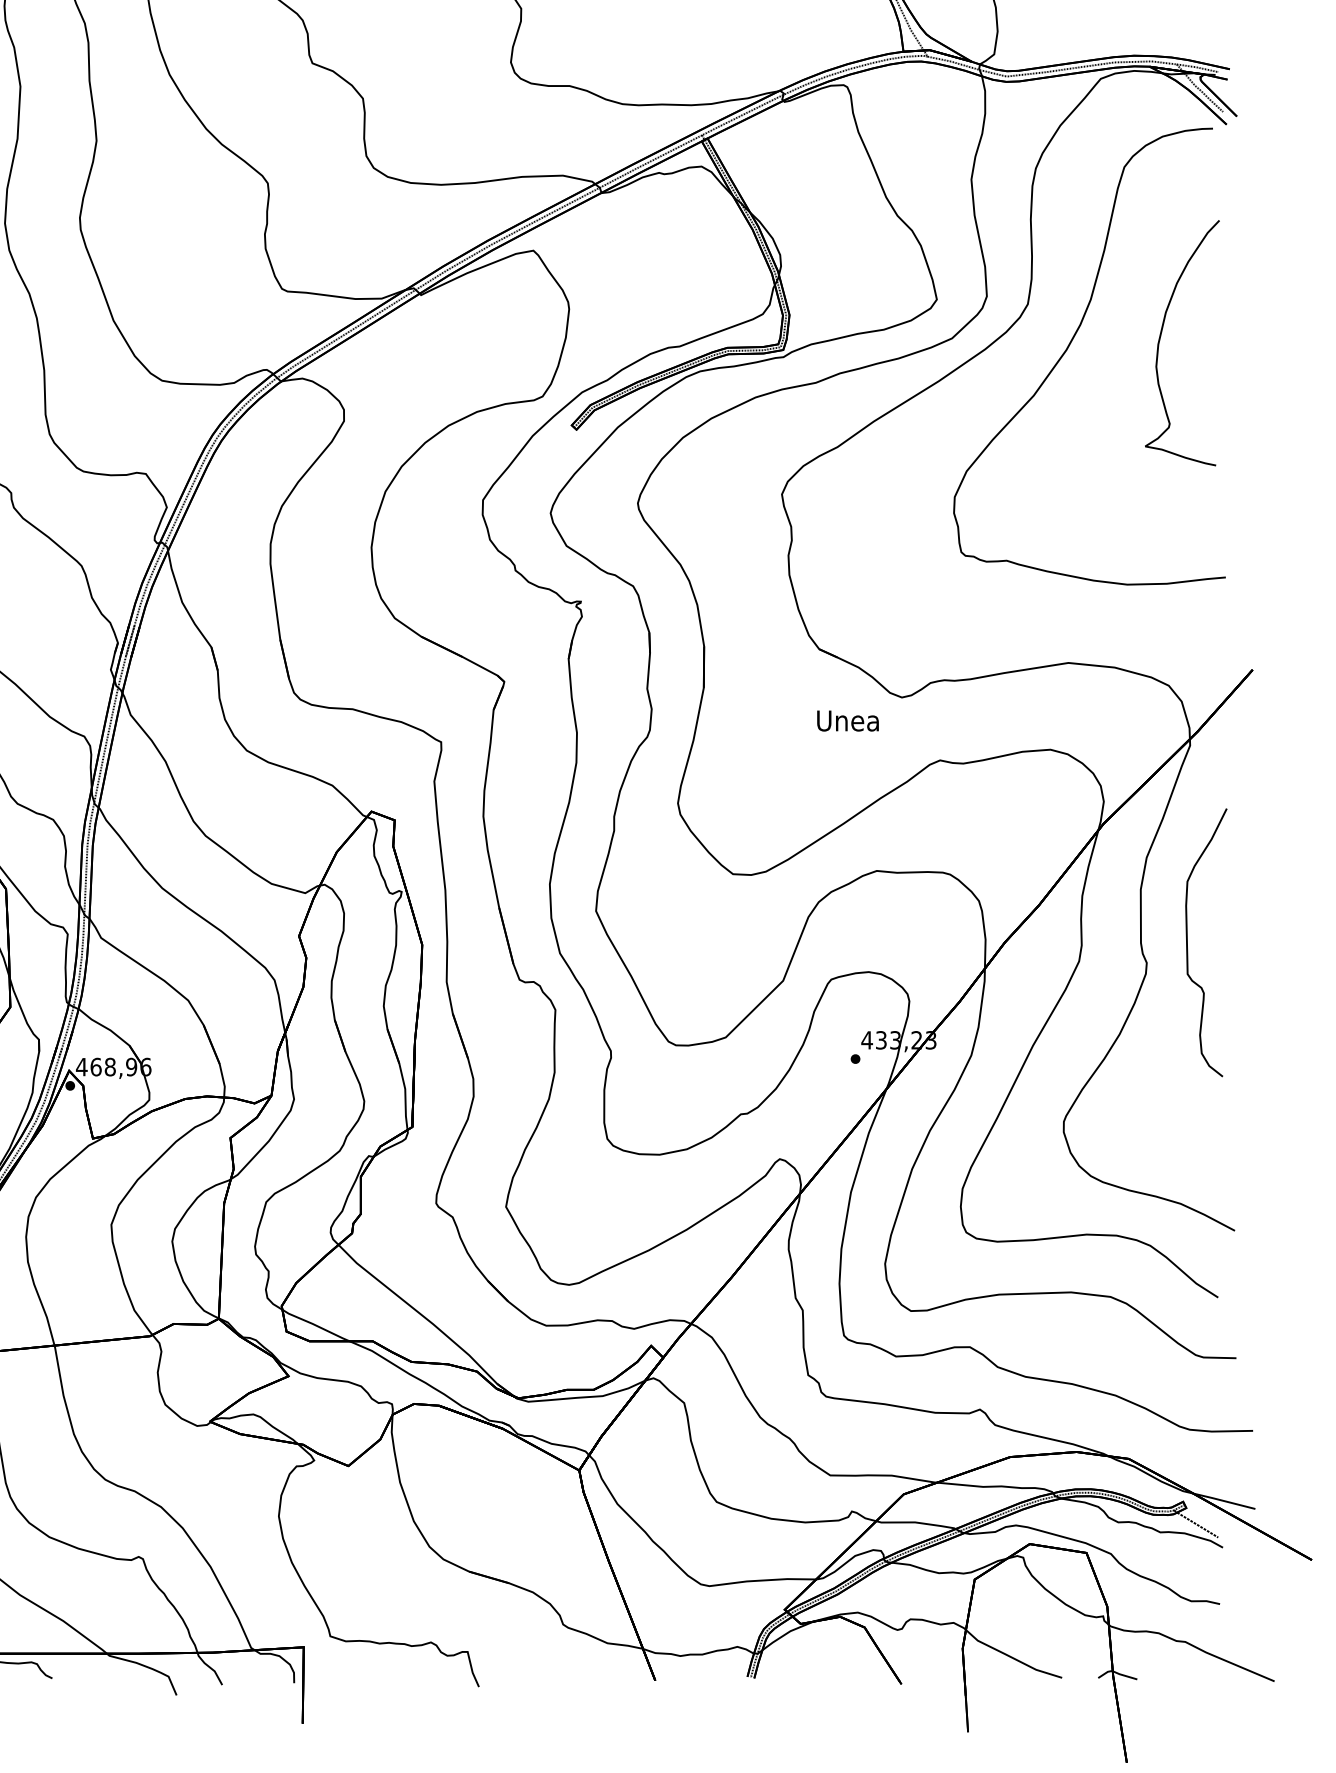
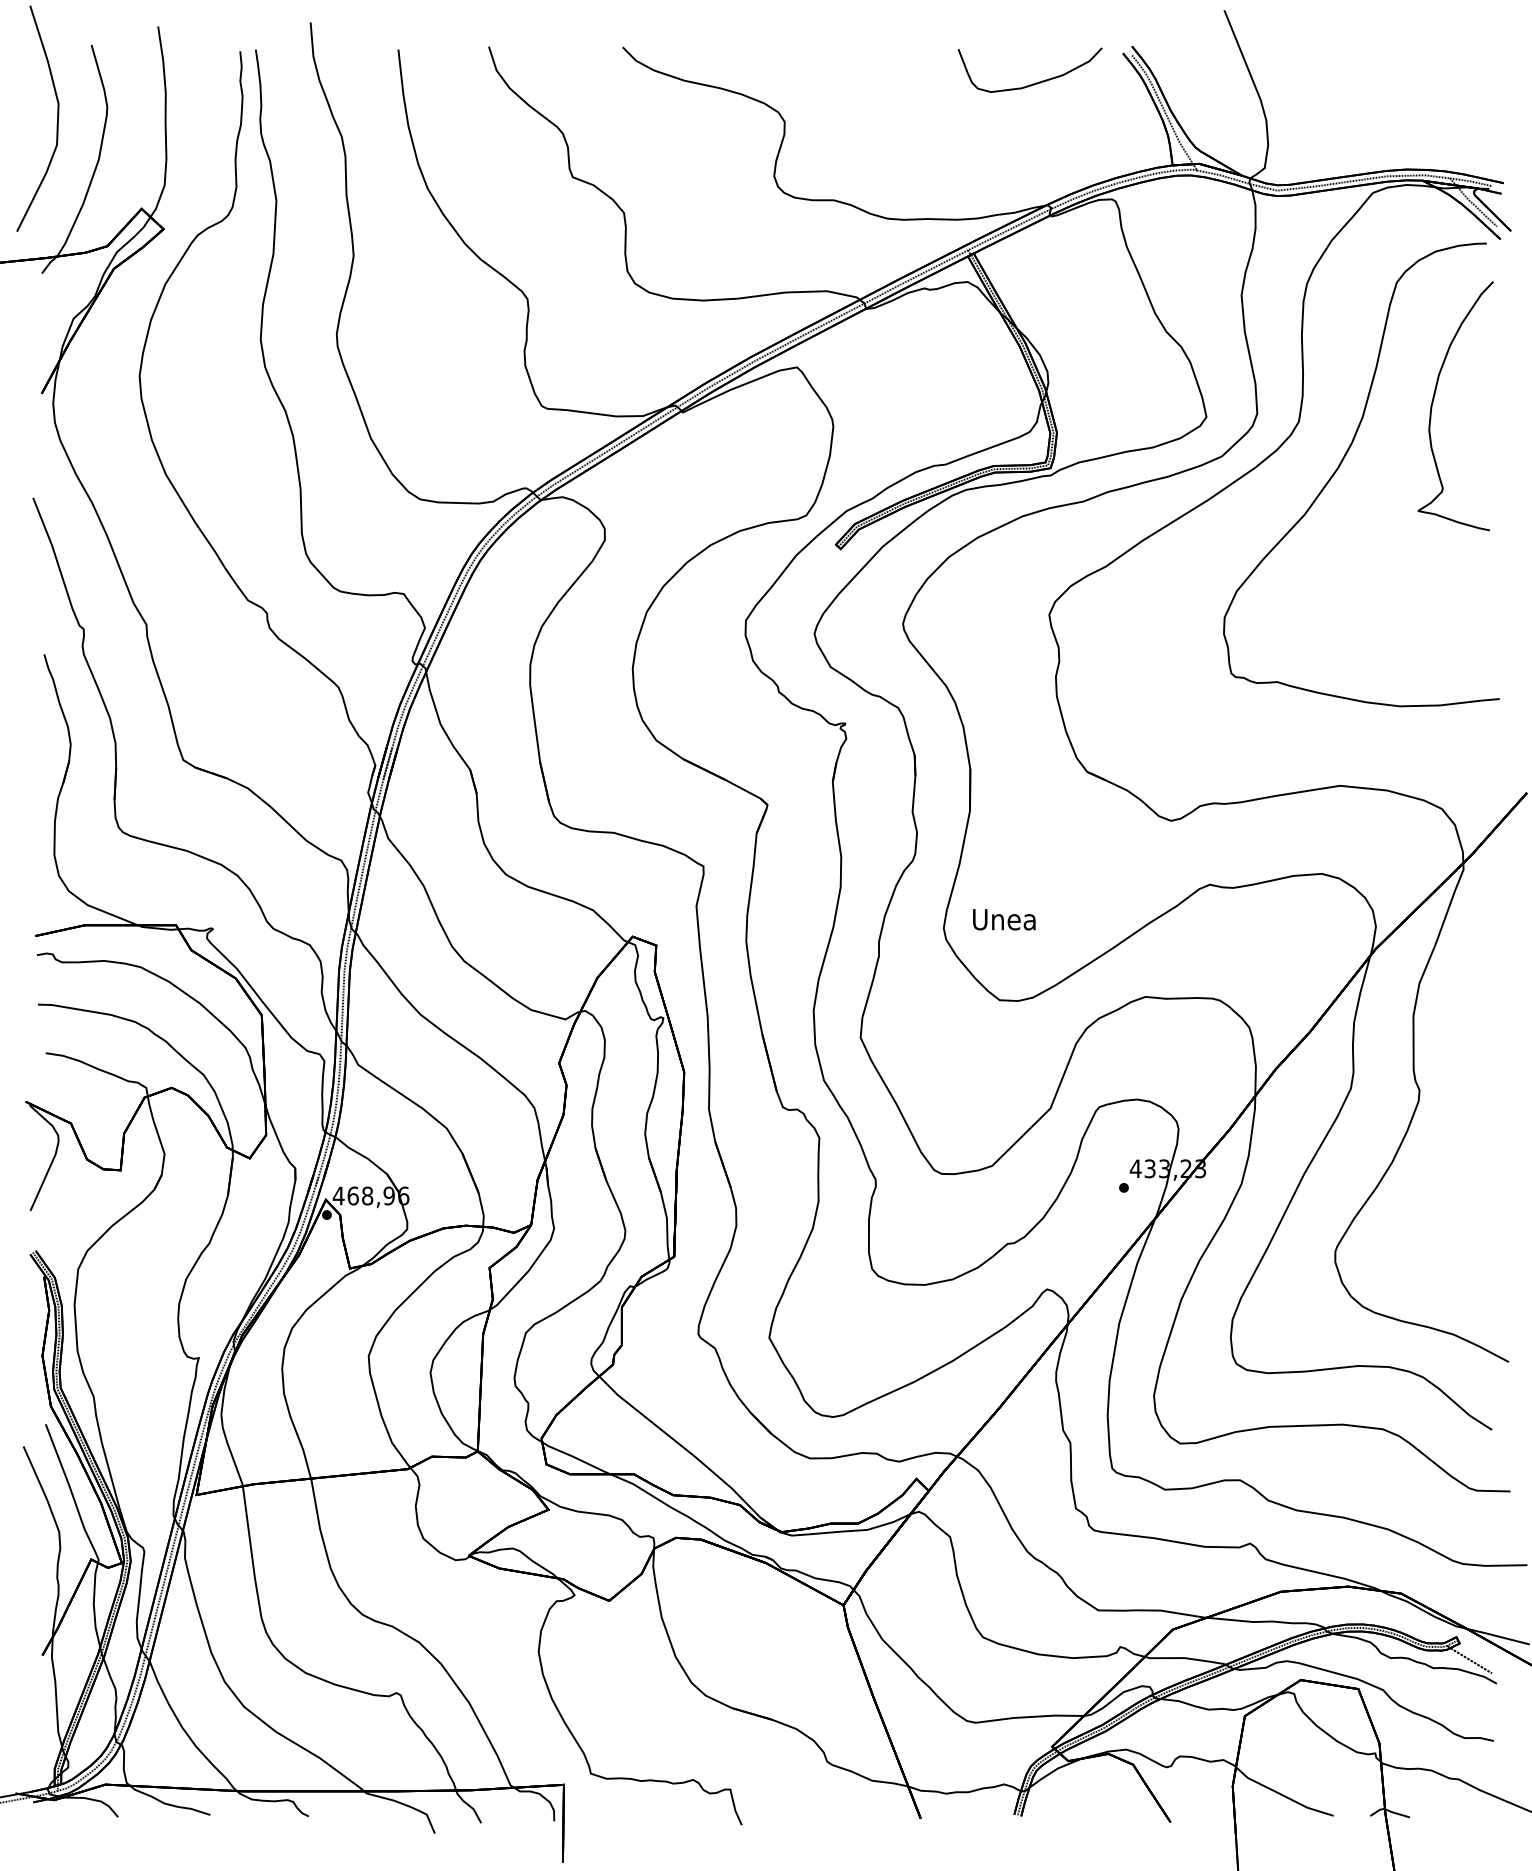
curve: (1161, 336) -> (1434, 399), moved
text: (848, 720) -> (1004, 919), moved
curve: (1188, 942) -> (1461, 1069), removed

